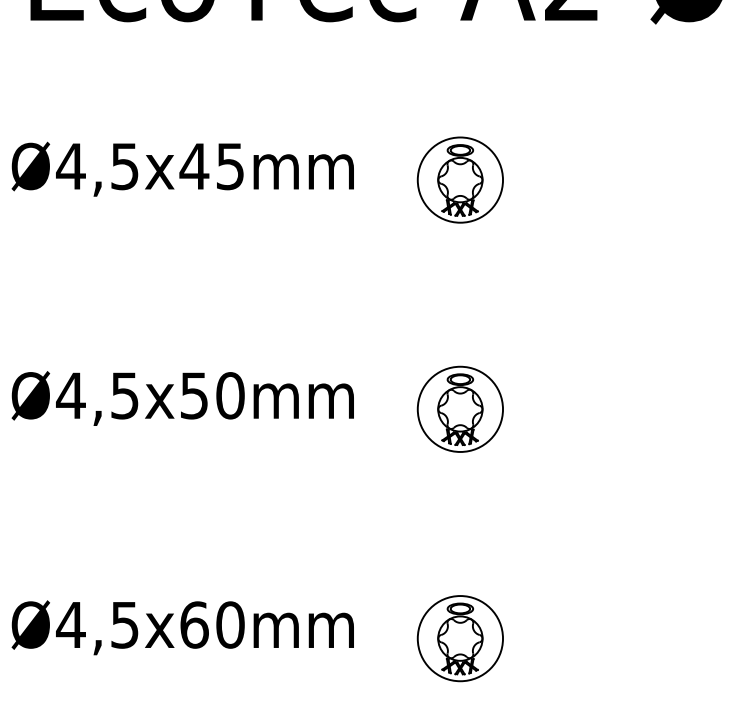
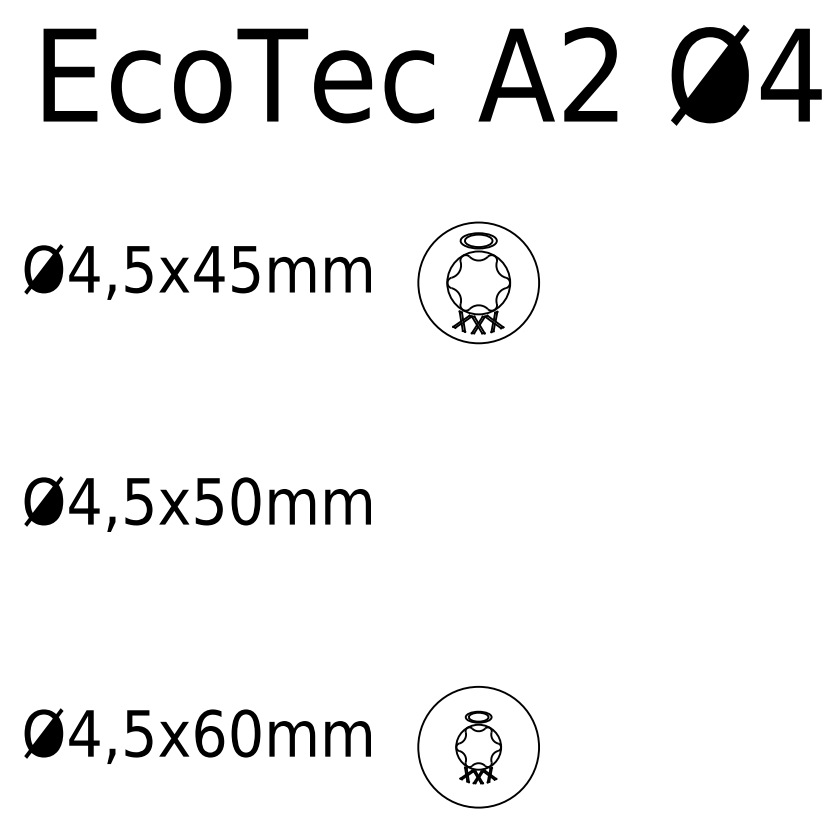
part: (460, 180) -> (478, 283), size x1.4
part: (460, 409) -> (478, 515), removed
circle: (460, 638) -> (478, 747), size x1.4

